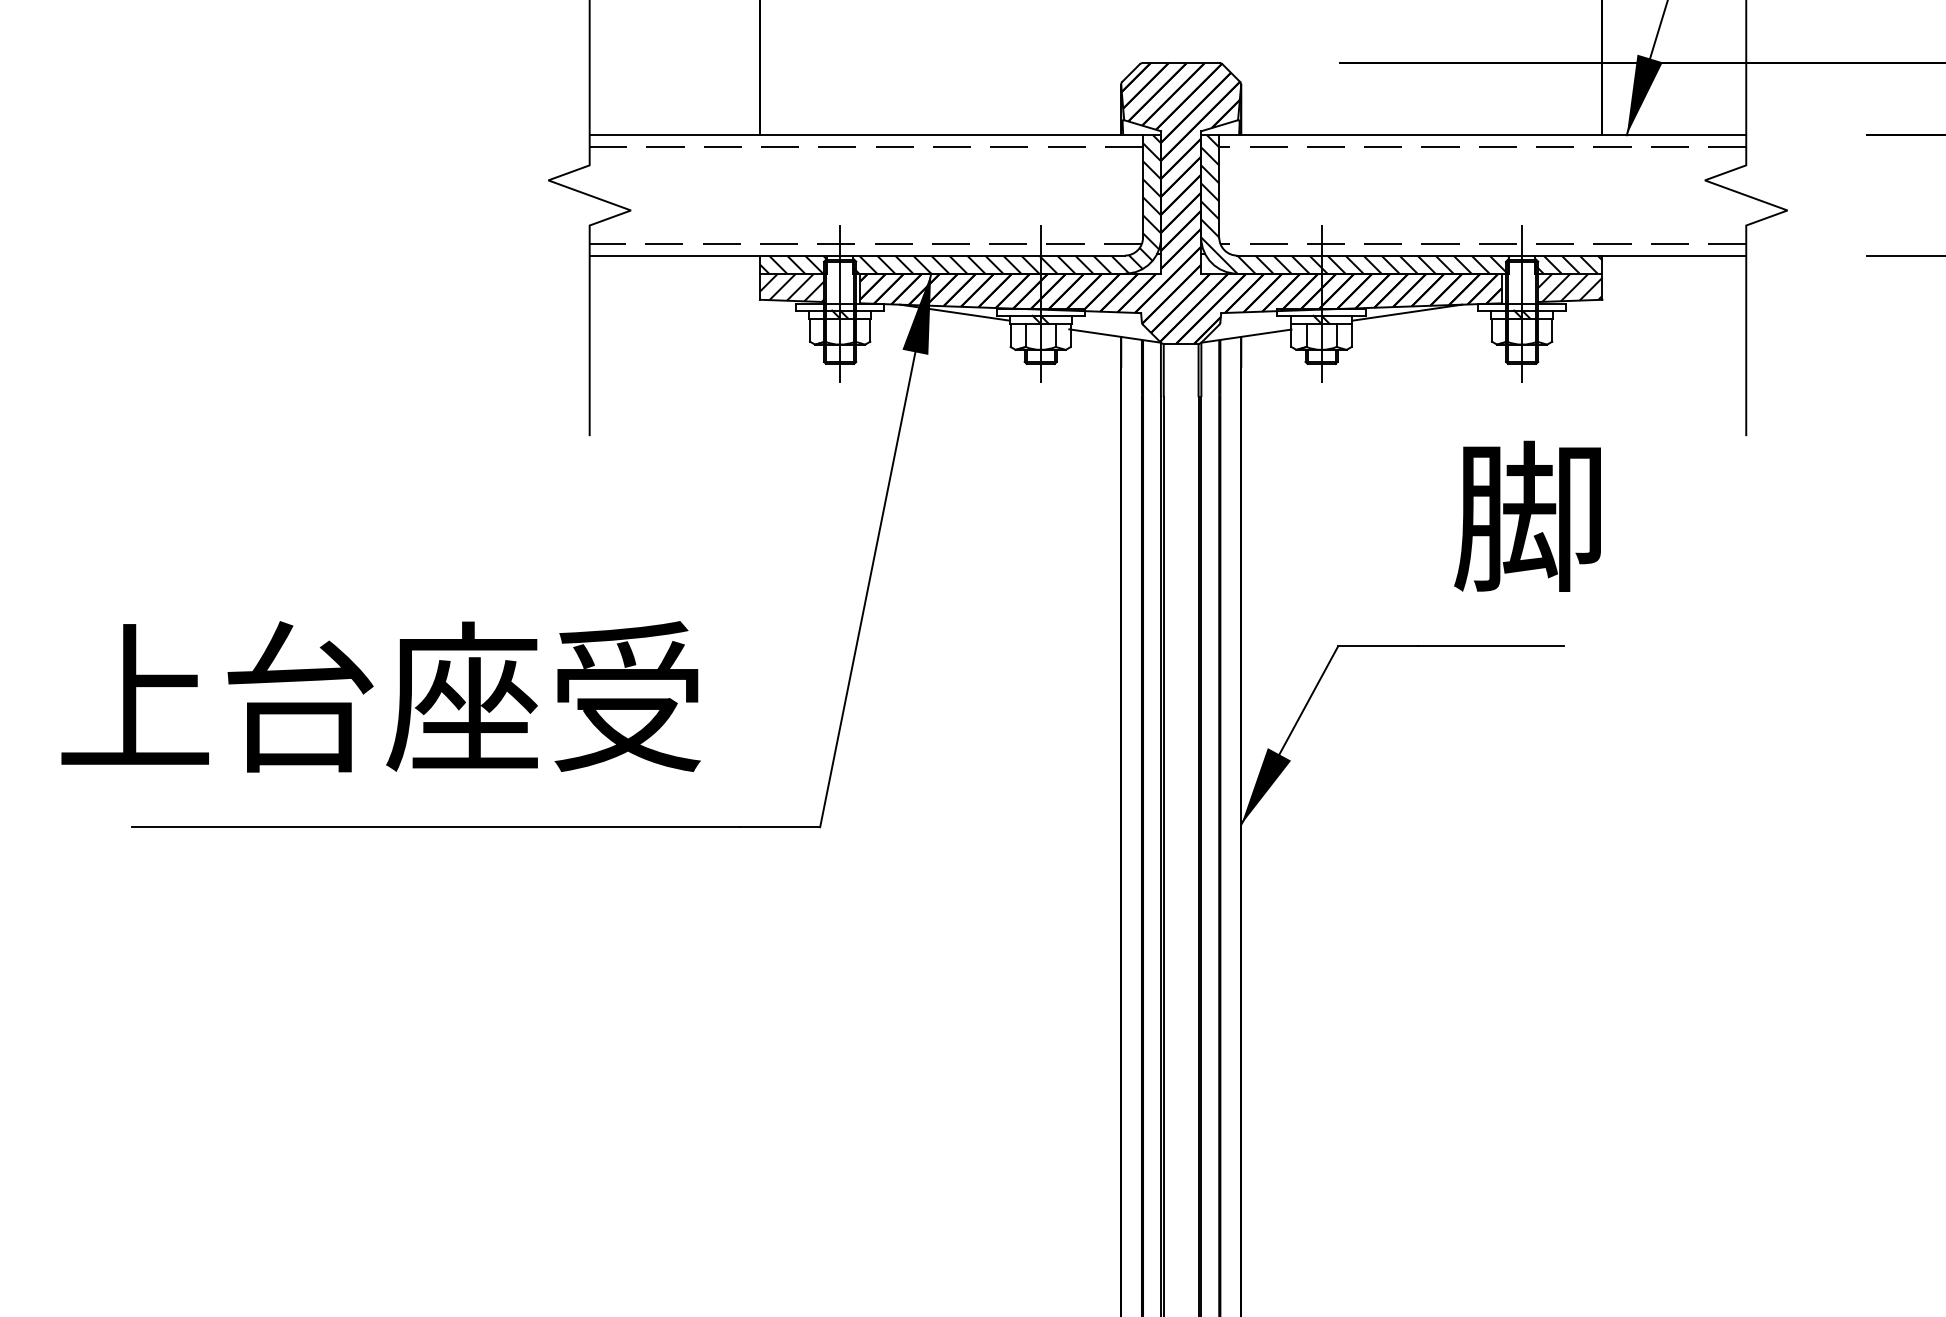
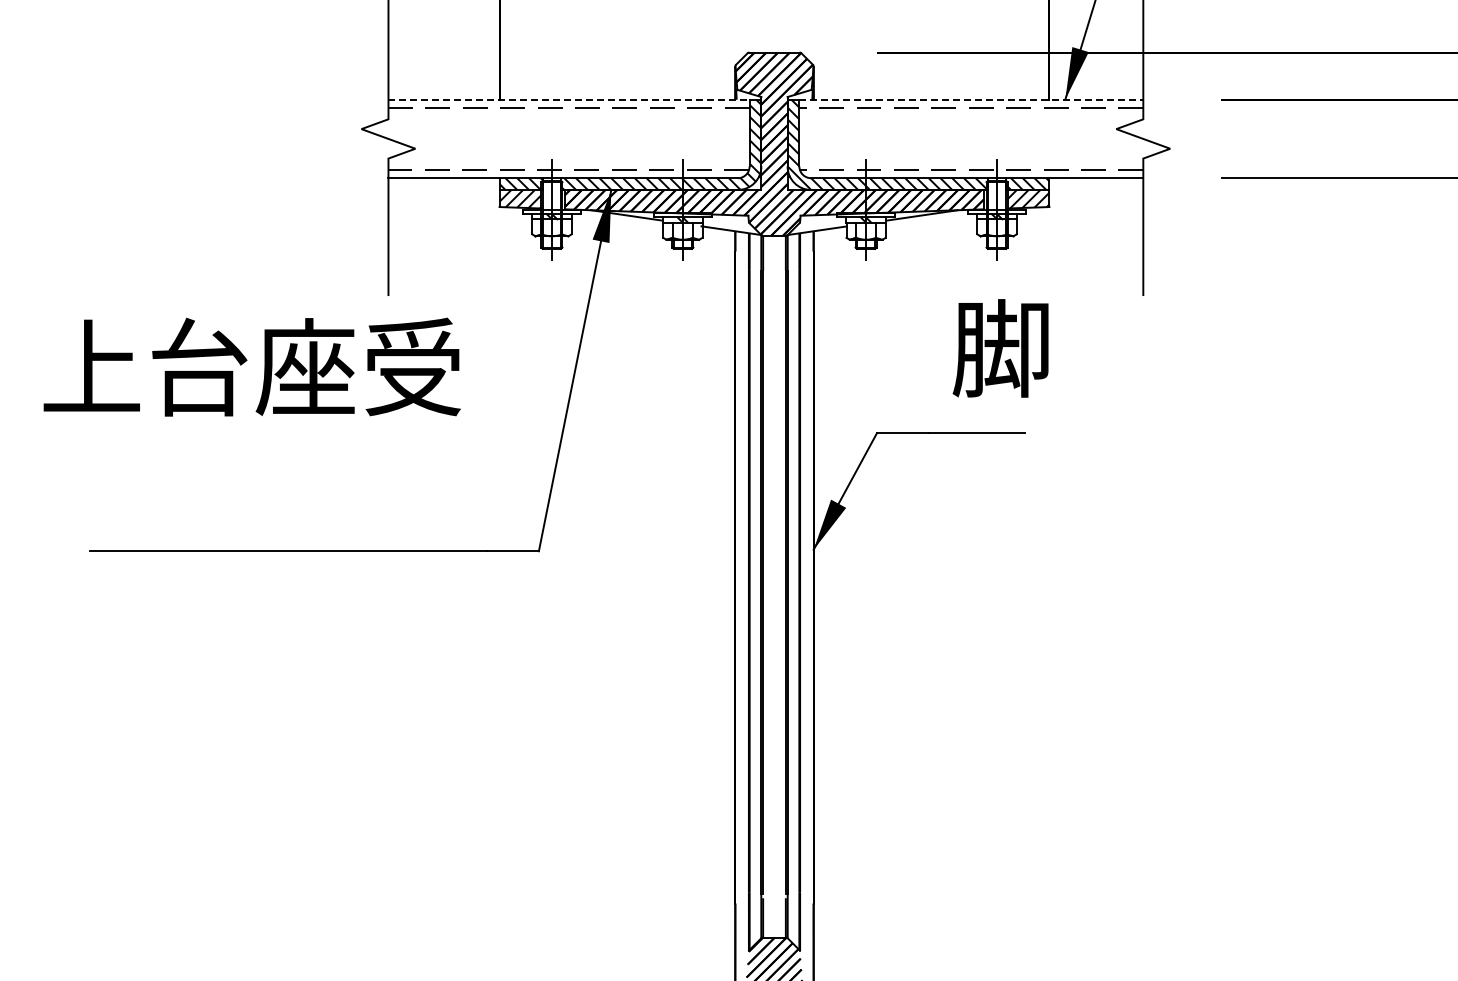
line: (867, 135) -> (569, 99), solid -> dashed
line: (1482, 135) -> (971, 99), solid -> dashed
text: (379, 695) -> (251, 366), moved

